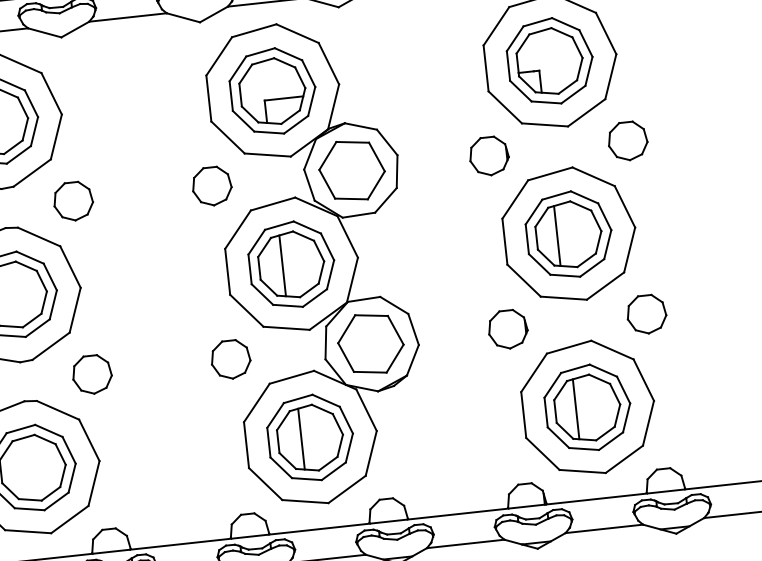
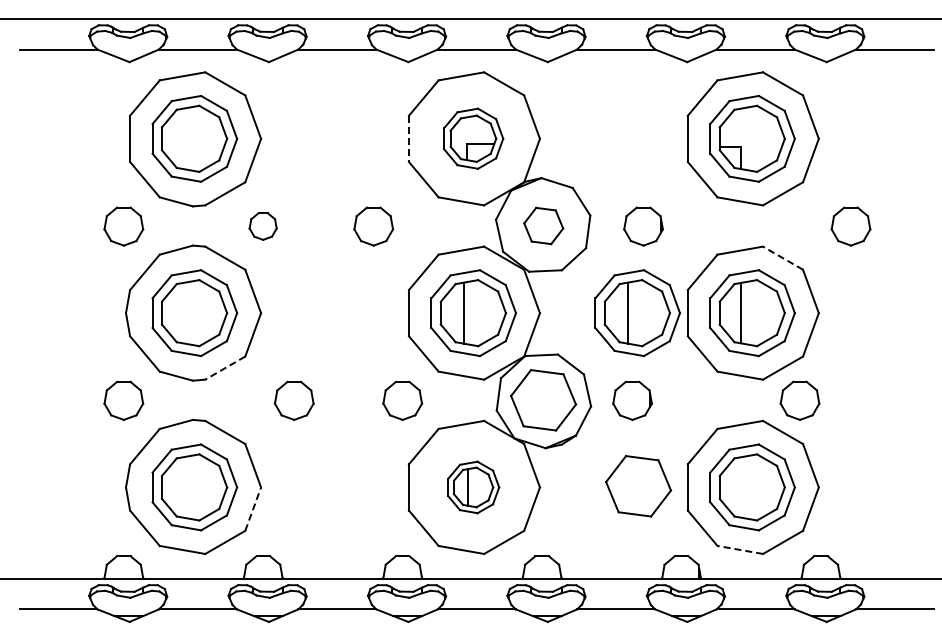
part: (272, 91) -> (473, 138), size x0.7
line: (208, 99) -> (408, 139), solid -> dashed
part: (627, 141) -> (850, 226), moved
part: (489, 156) -> (643, 226), moved
part: (351, 170) -> (543, 225), size x0.6
line: (593, 176) -> (782, 257), solid -> dashed
part: (211, 186) -> (373, 226), moved
part: (72, 201) -> (262, 226), size x0.7
part: (454, 247) -> (637, 313), added
part: (646, 314) -> (799, 400), moved
part: (508, 329) -> (632, 400), moved
line: (50, 346) -> (224, 368), solid -> dashed
part: (91, 374) -> (293, 400), moved
line: (576, 409) -> (740, 487), removed
part: (474, 419) -> (638, 486), added
part: (310, 438) -> (473, 487), size x0.6
line: (581, 471) -> (739, 549), solid -> dashed
line: (94, 482) -> (253, 508), solid -> dashed

